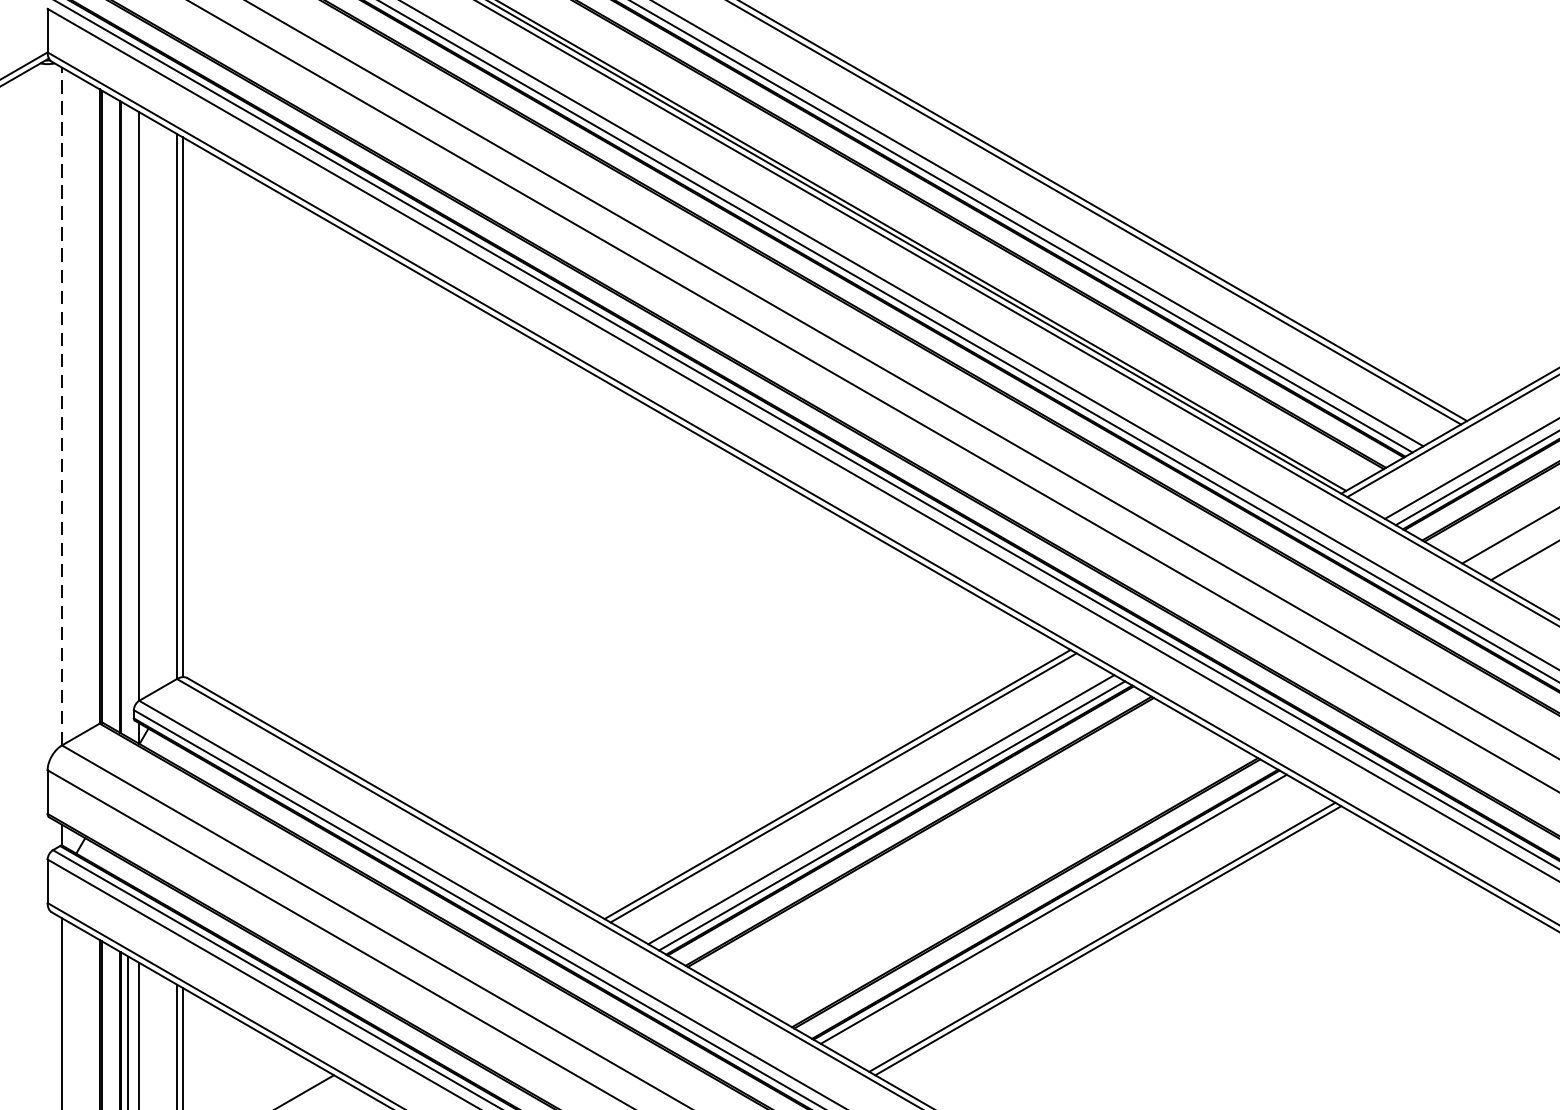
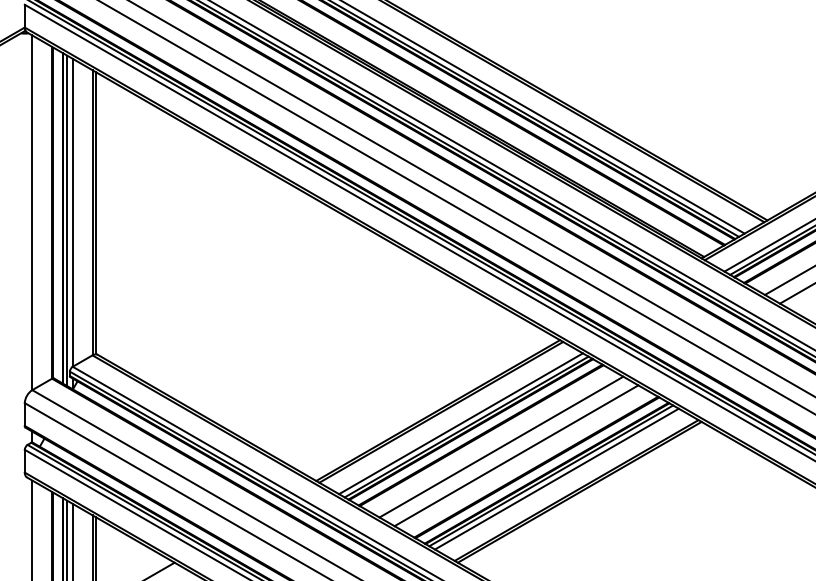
line: (62, 405) -> (32, 212), dashed -> solid
line: (129, 421) -> (67, 220), added
line: (958, 853) -> (501, 446), added
line: (987, 870) -> (516, 455), added
line: (1063, 914) -> (556, 478), added

